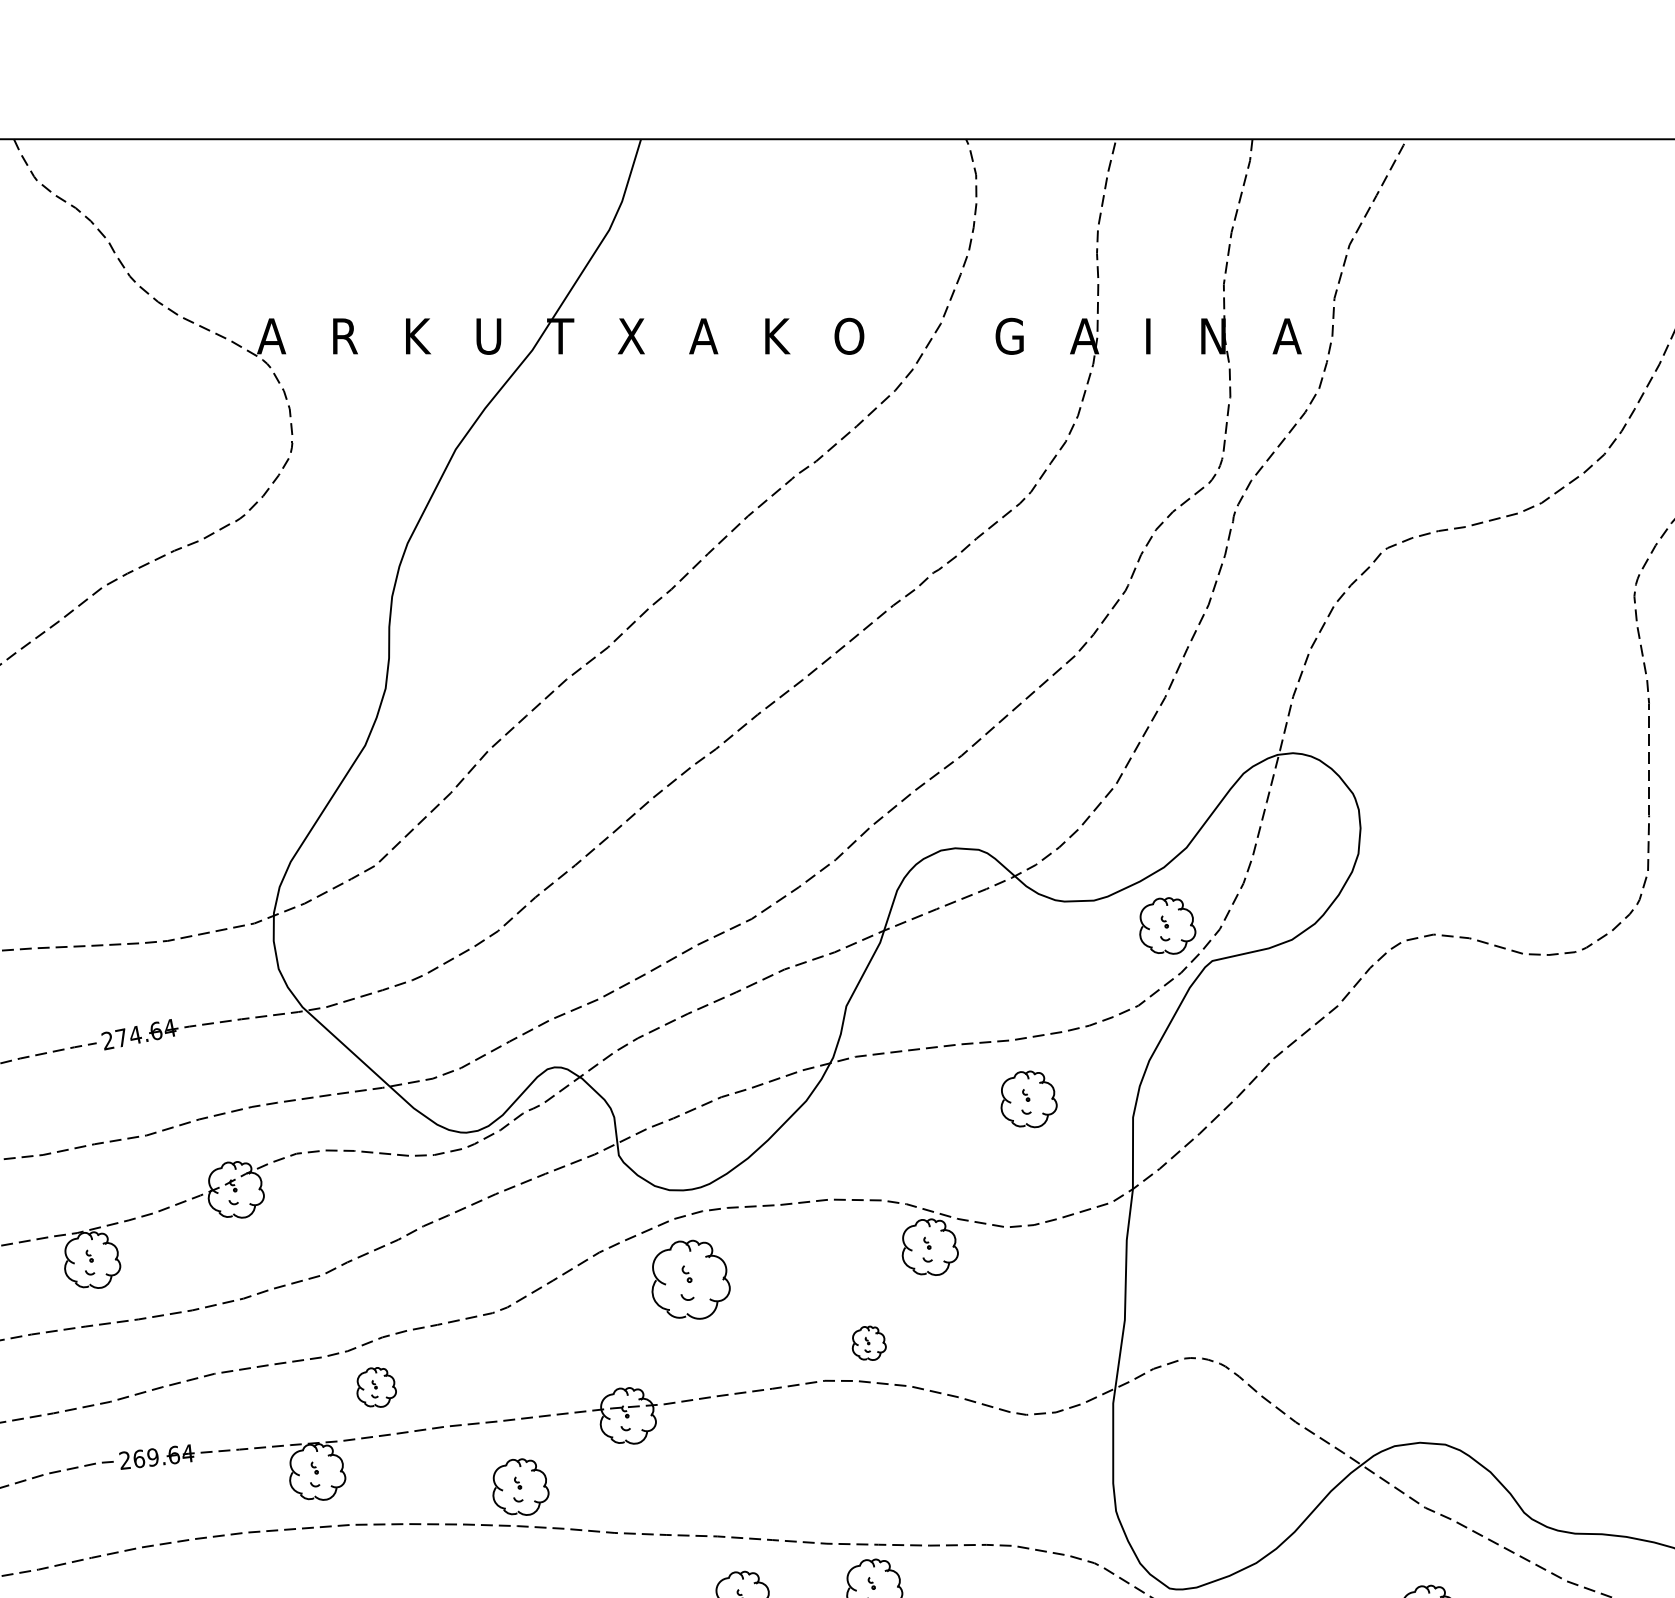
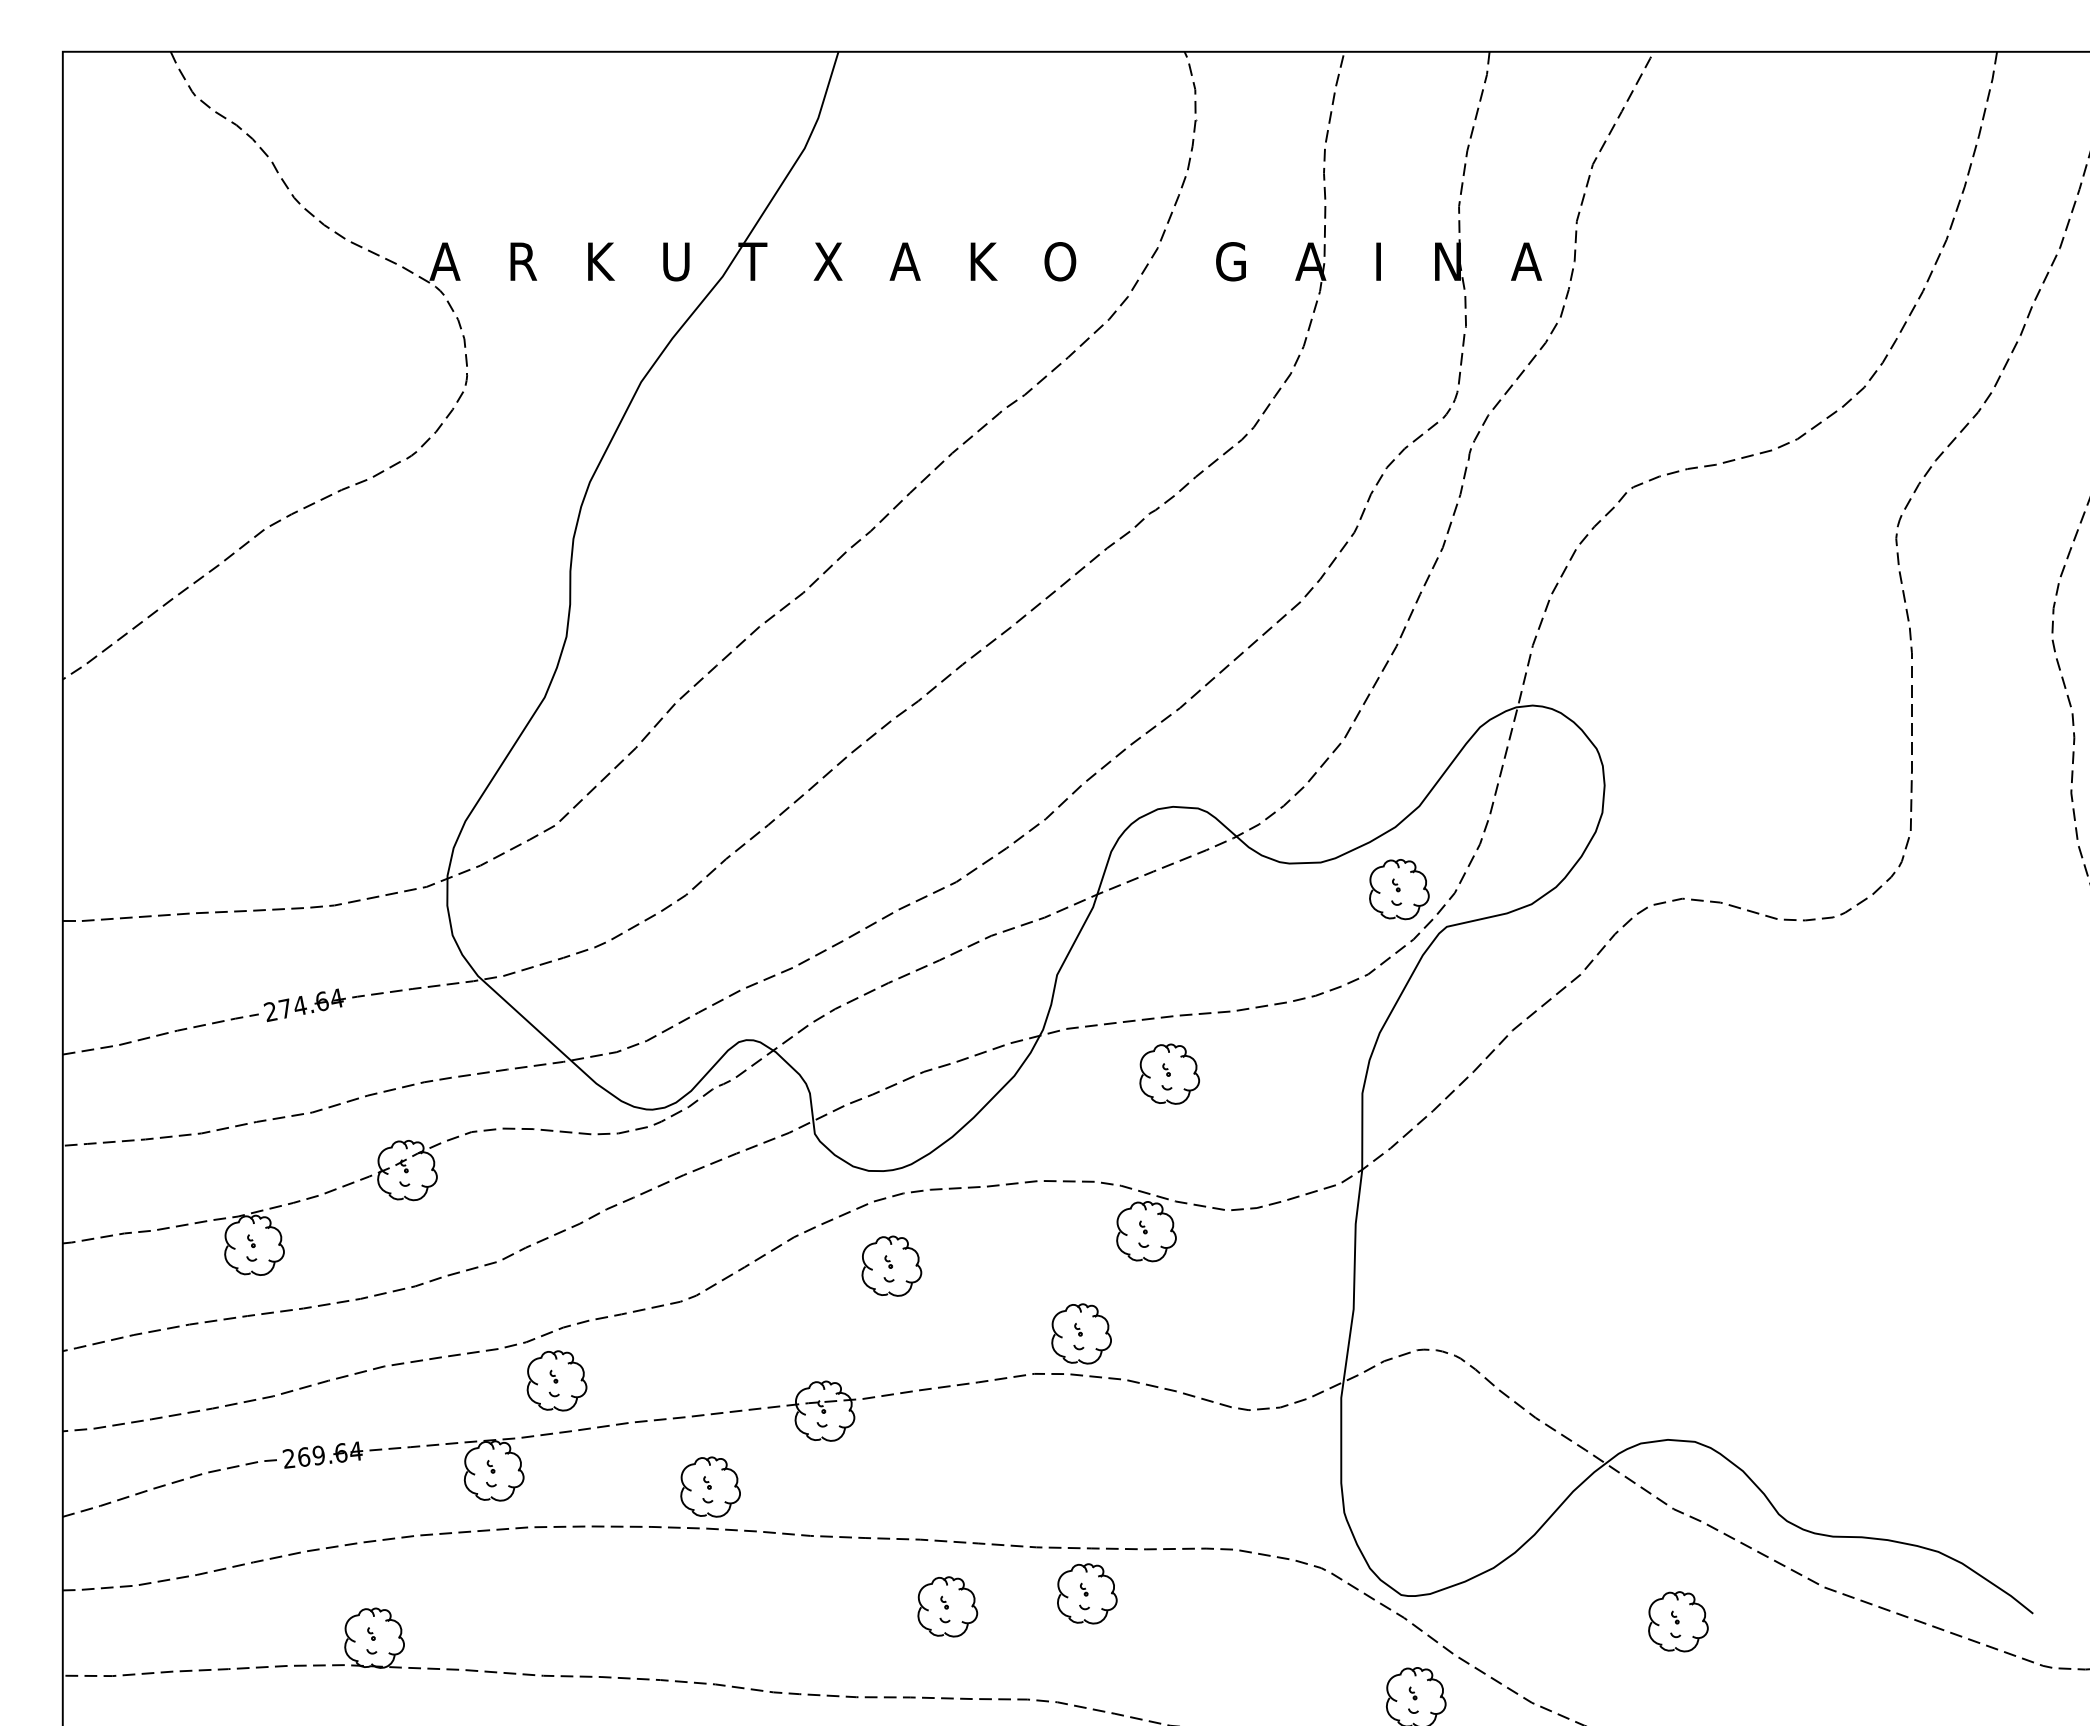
part: (1028, 1098) -> (1169, 1073), moved
part: (690, 1279) -> (891, 1265), size x0.71
part: (869, 1342) -> (1081, 1333), size x1.67
part: (376, 1387) -> (556, 1380), size x1.43

